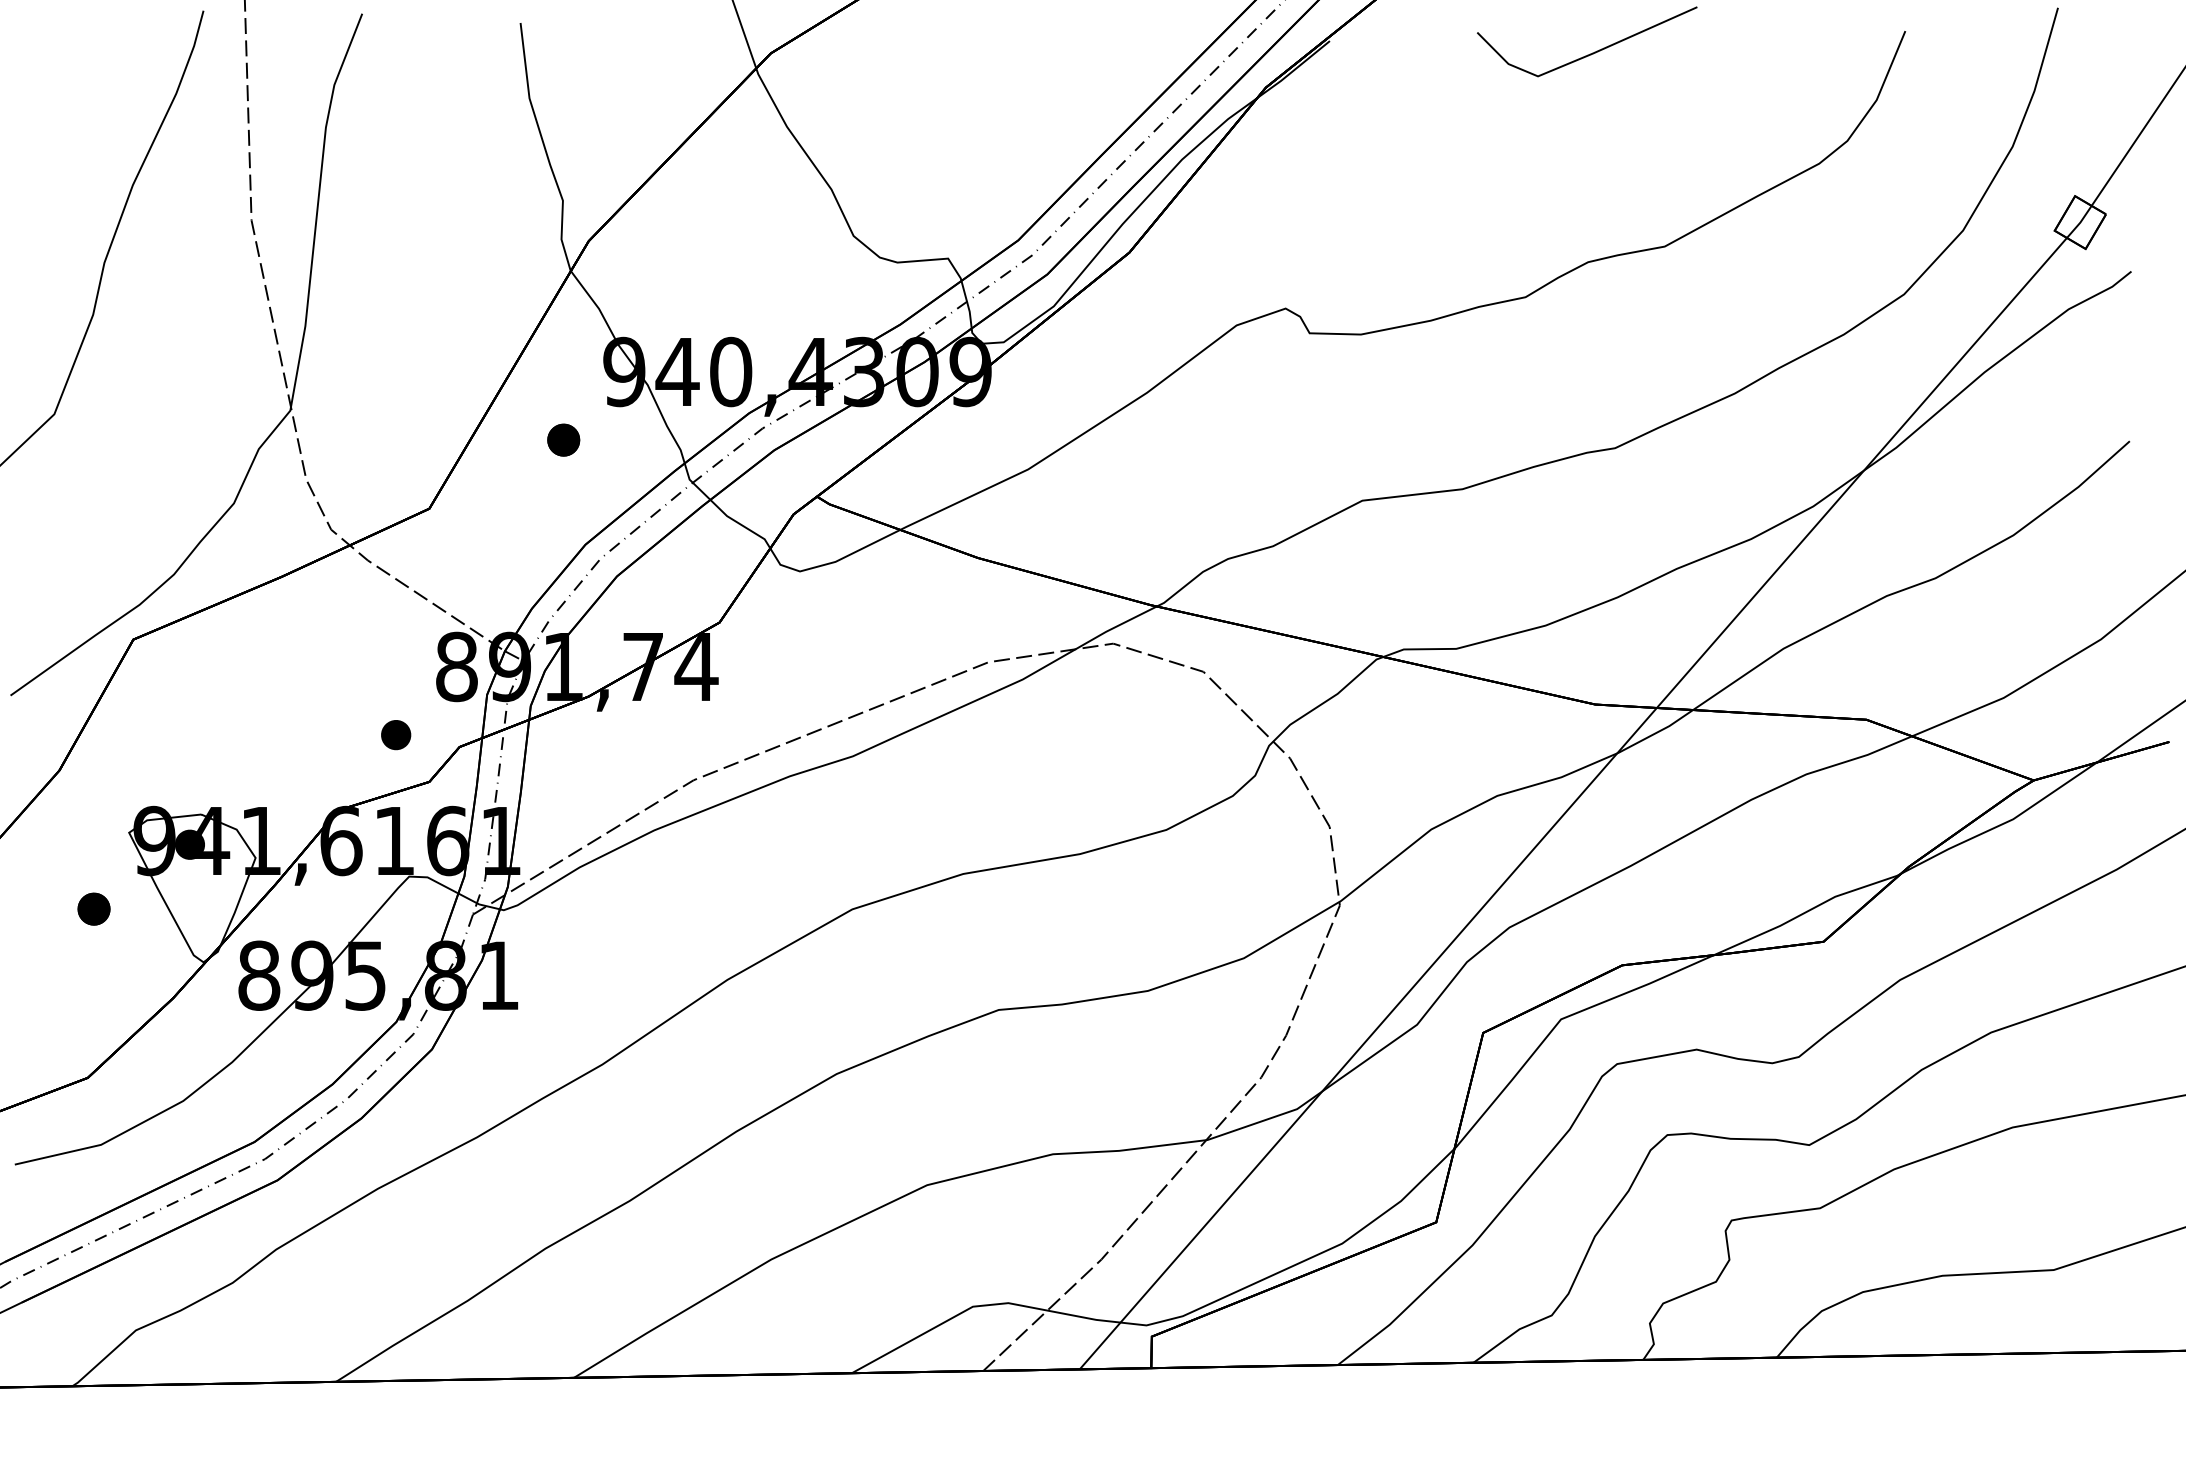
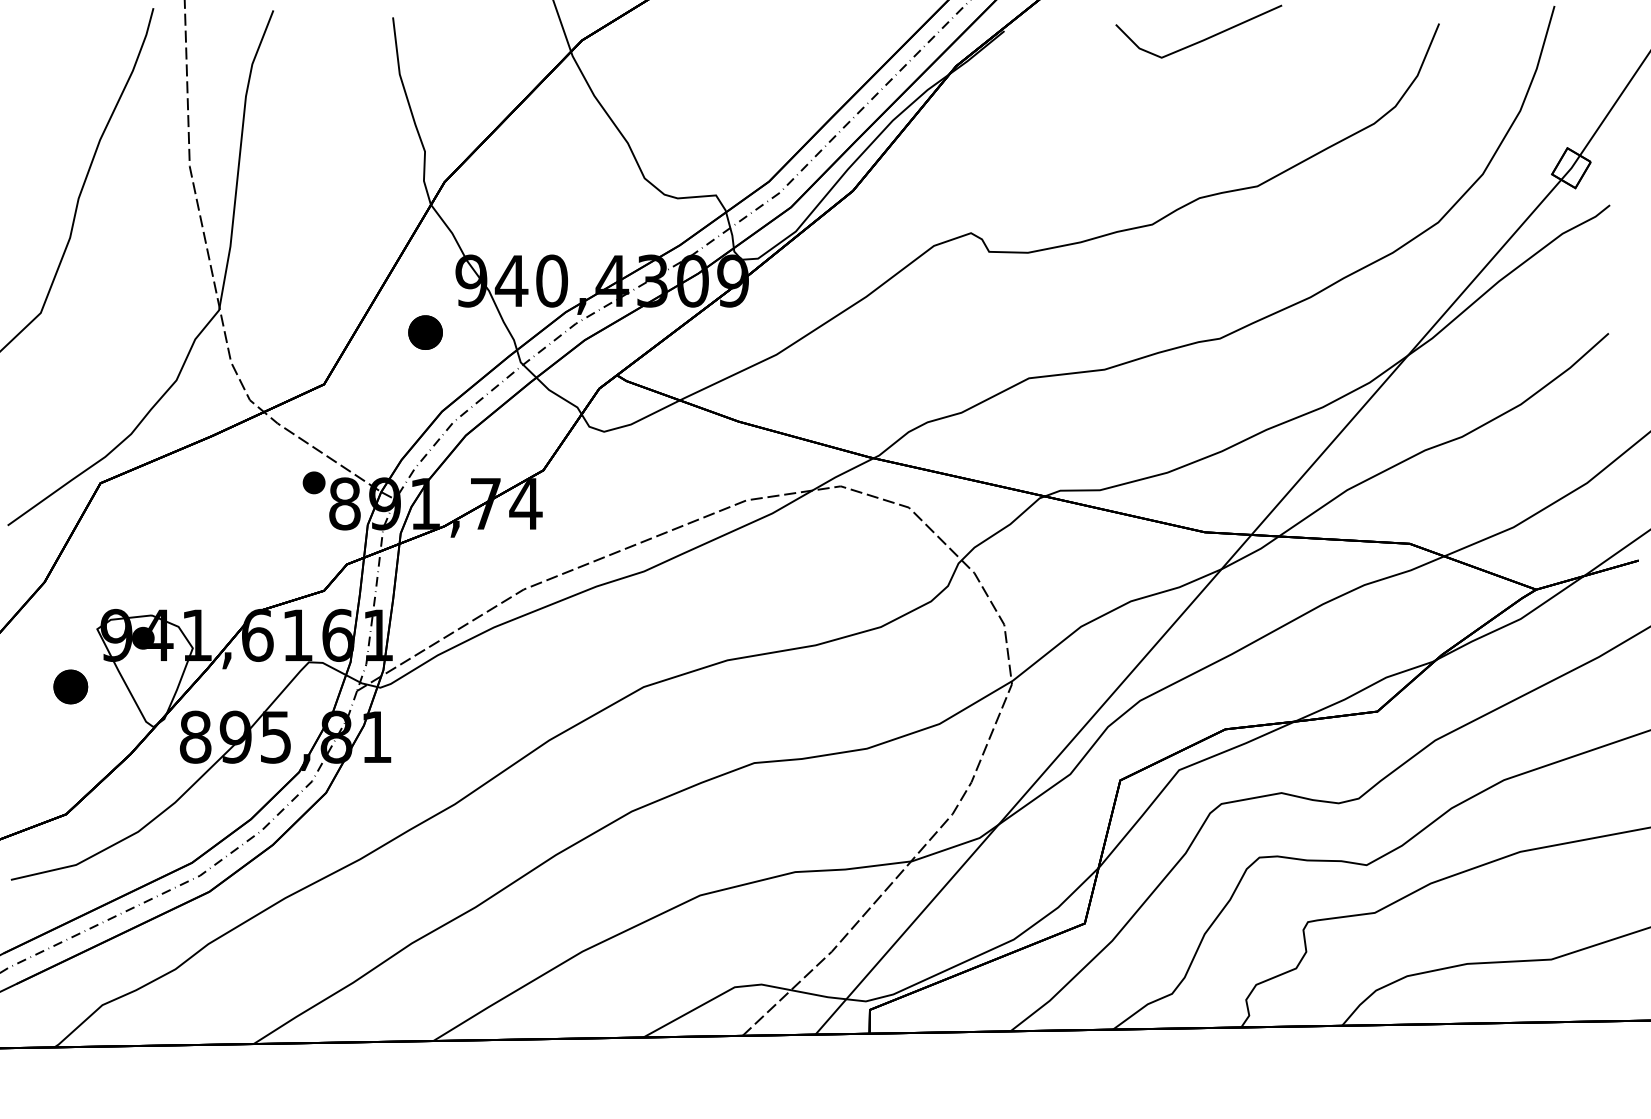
part: (563, 439) -> (425, 332), size x1.4
part: (396, 735) -> (314, 483), moved
part: (93, 908) -> (70, 686), size x1.4

